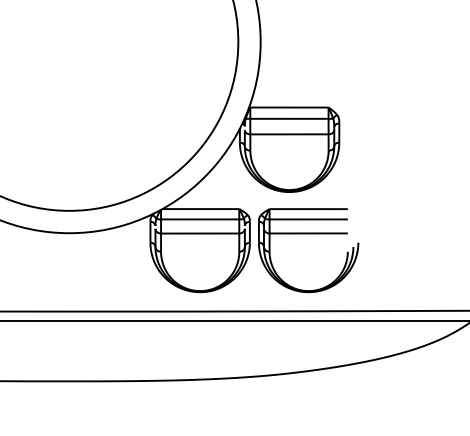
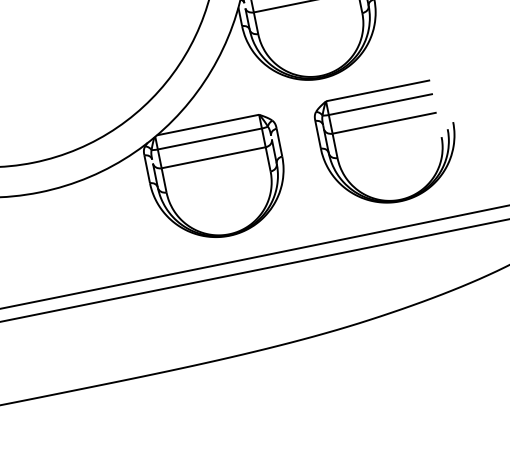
part: (308, 234) -> (384, 124), moved

